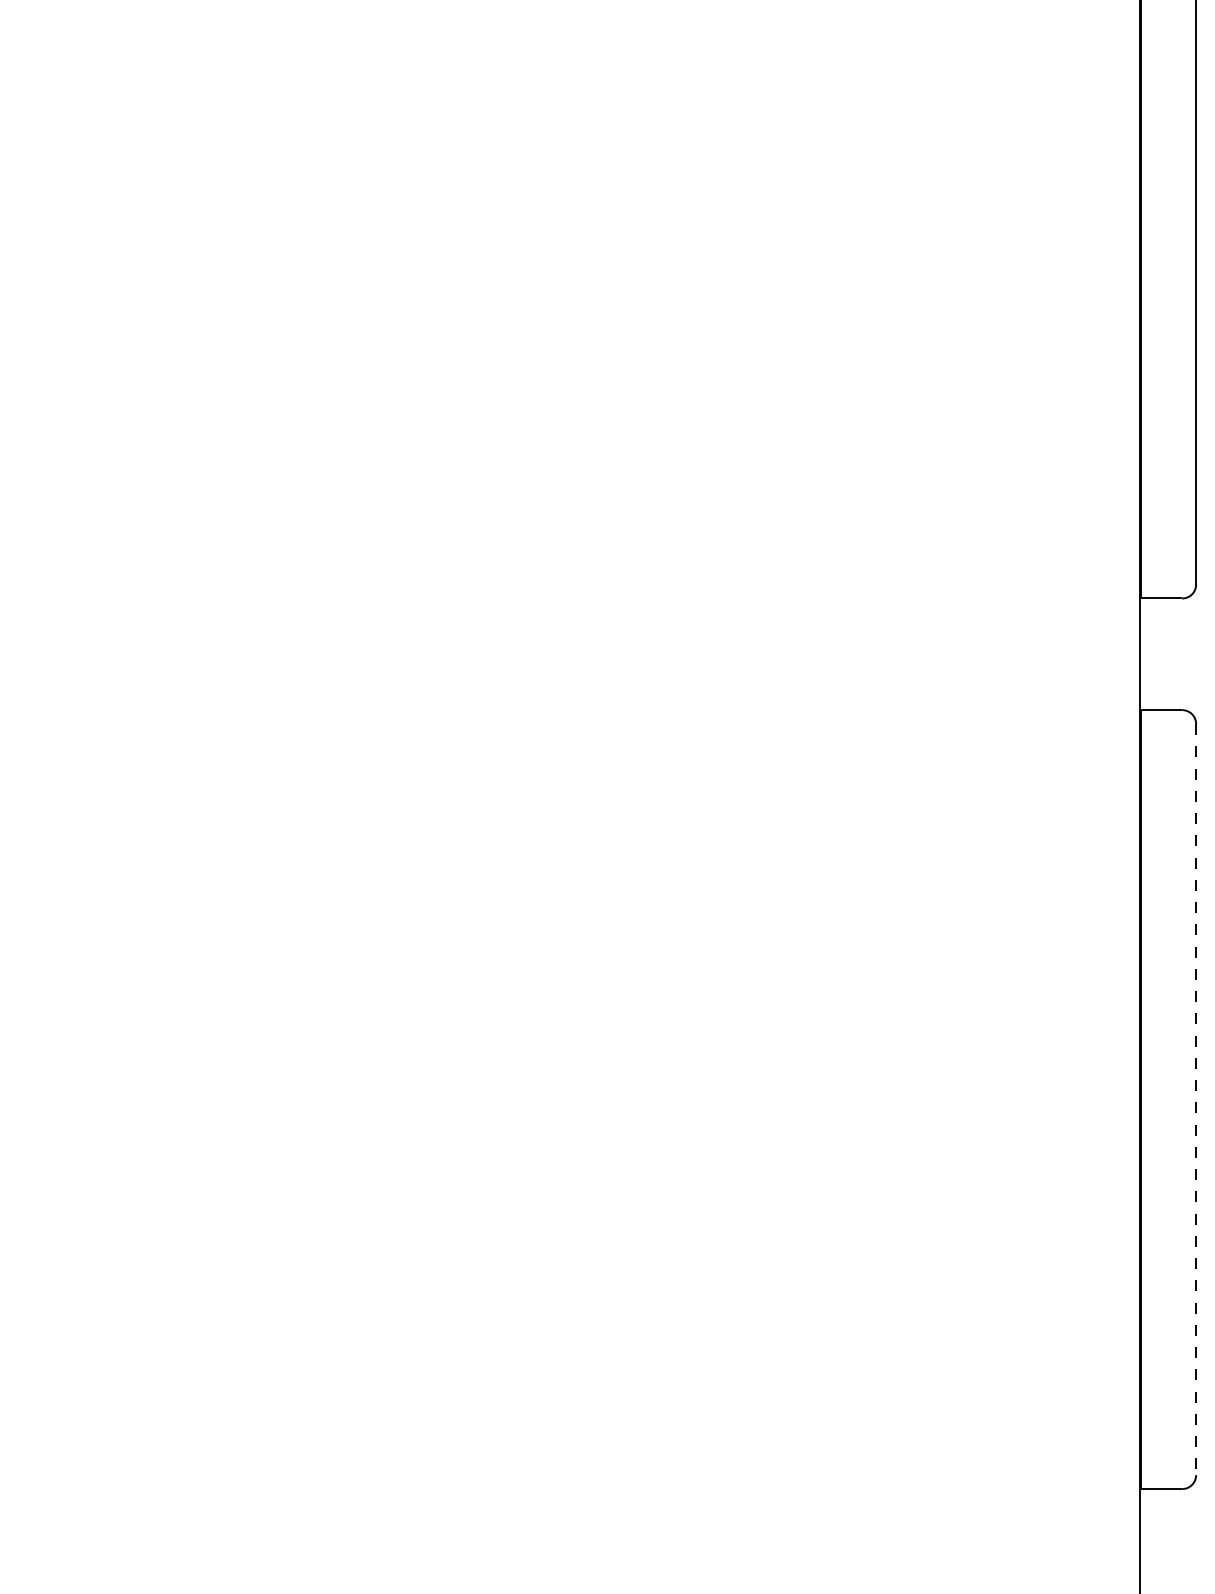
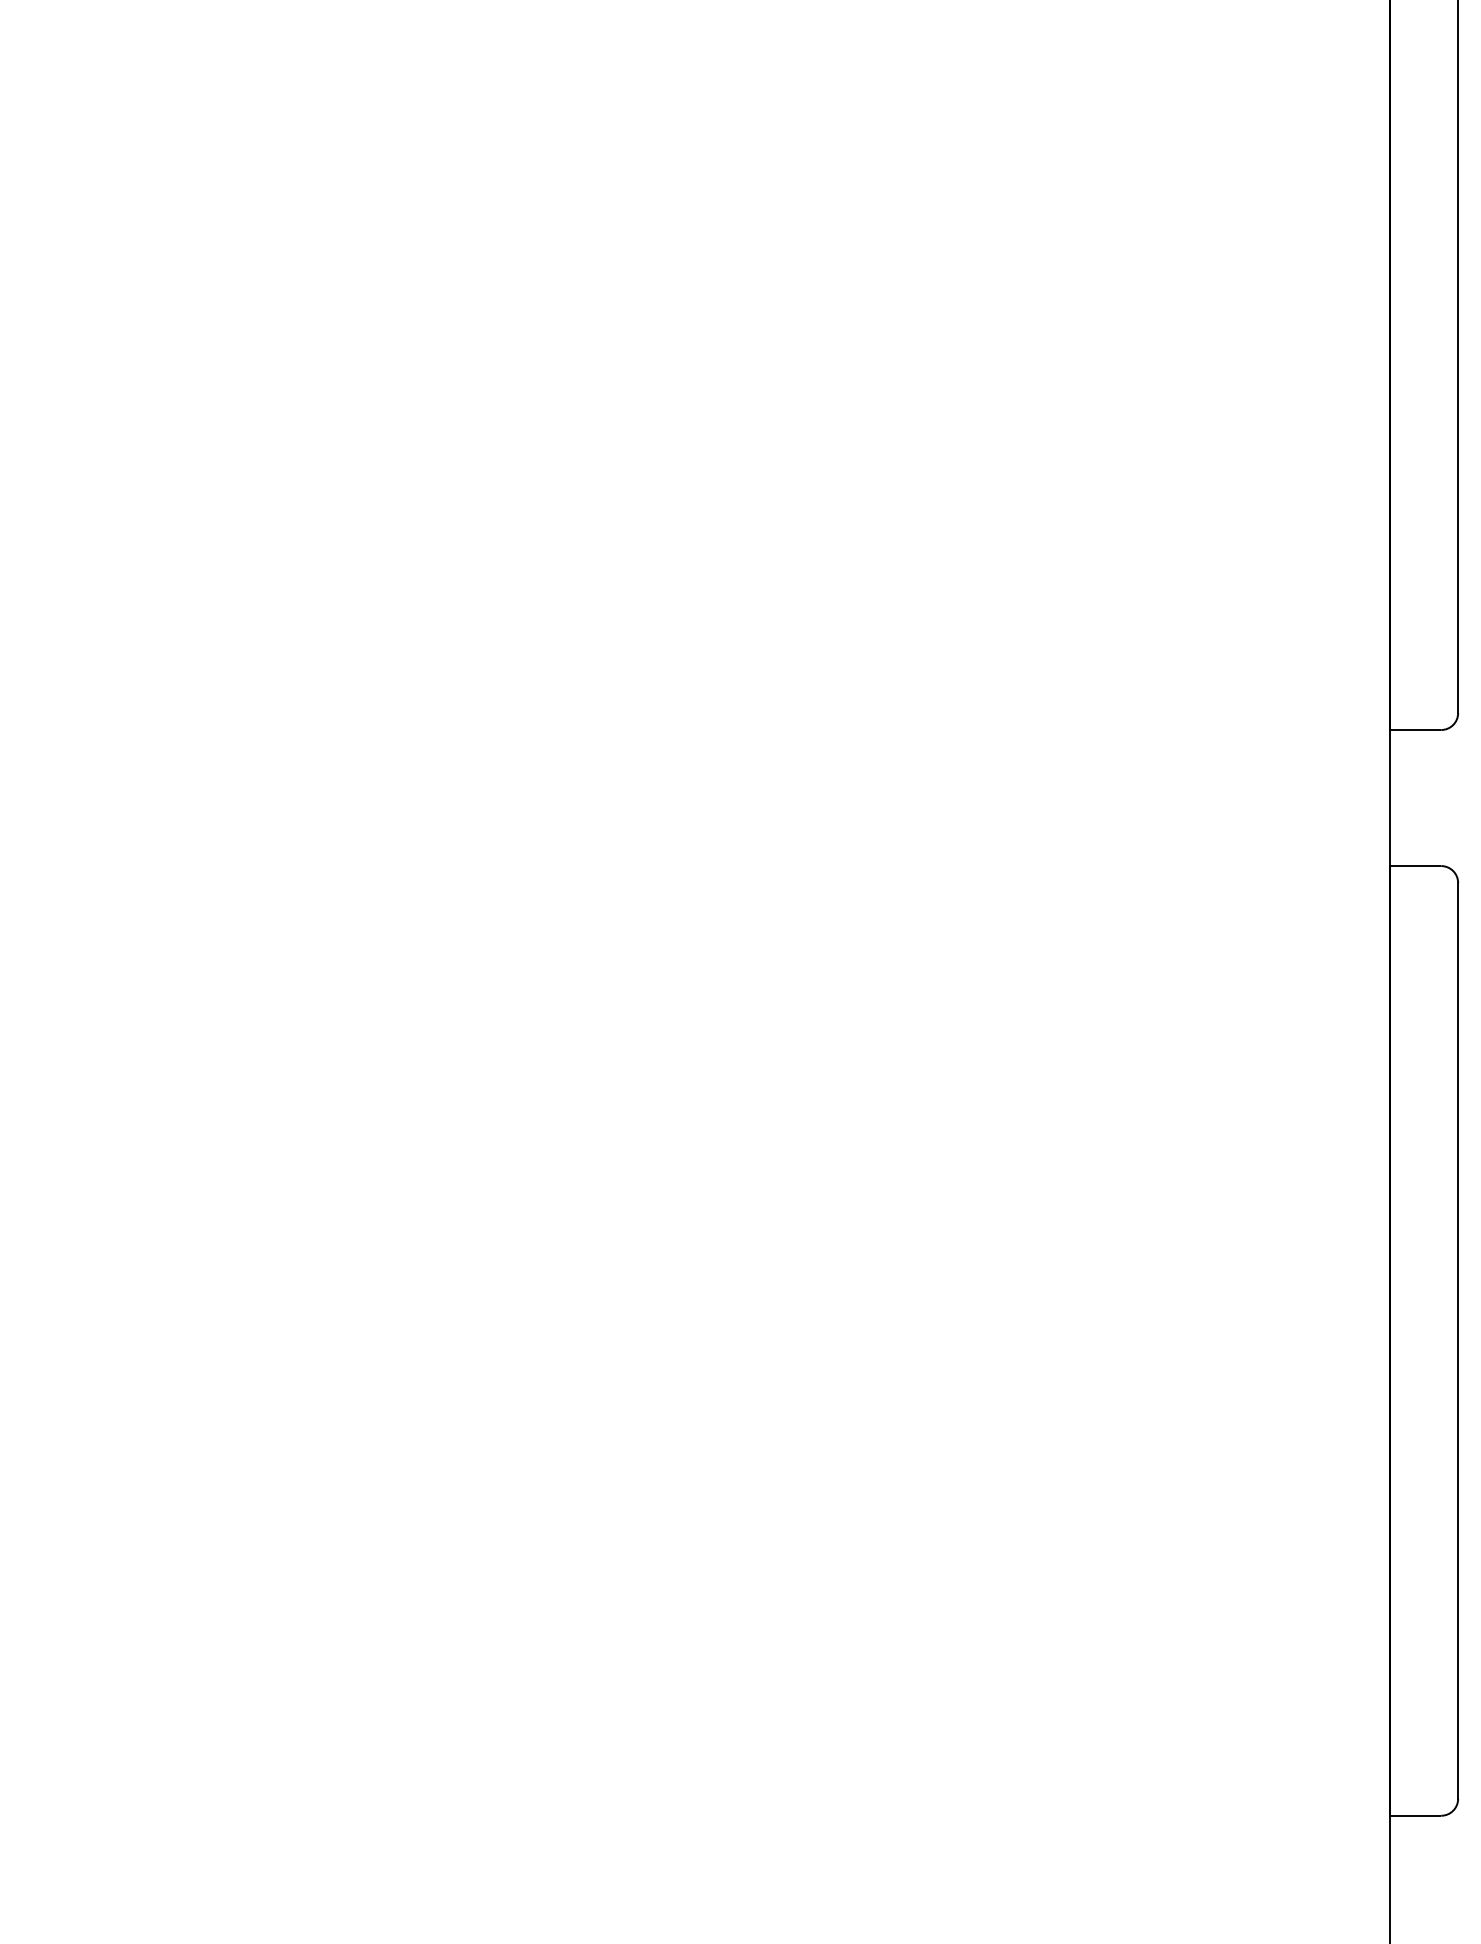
line: (1196, 1099) -> (1458, 1340), dashed -> solid

